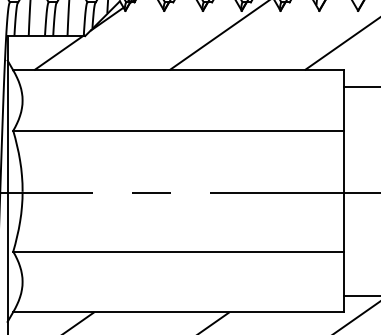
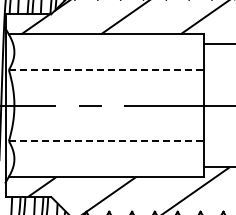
line: (178, 131) -> (106, 70), solid -> dashed
line: (178, 252) -> (106, 141), solid -> dashed

